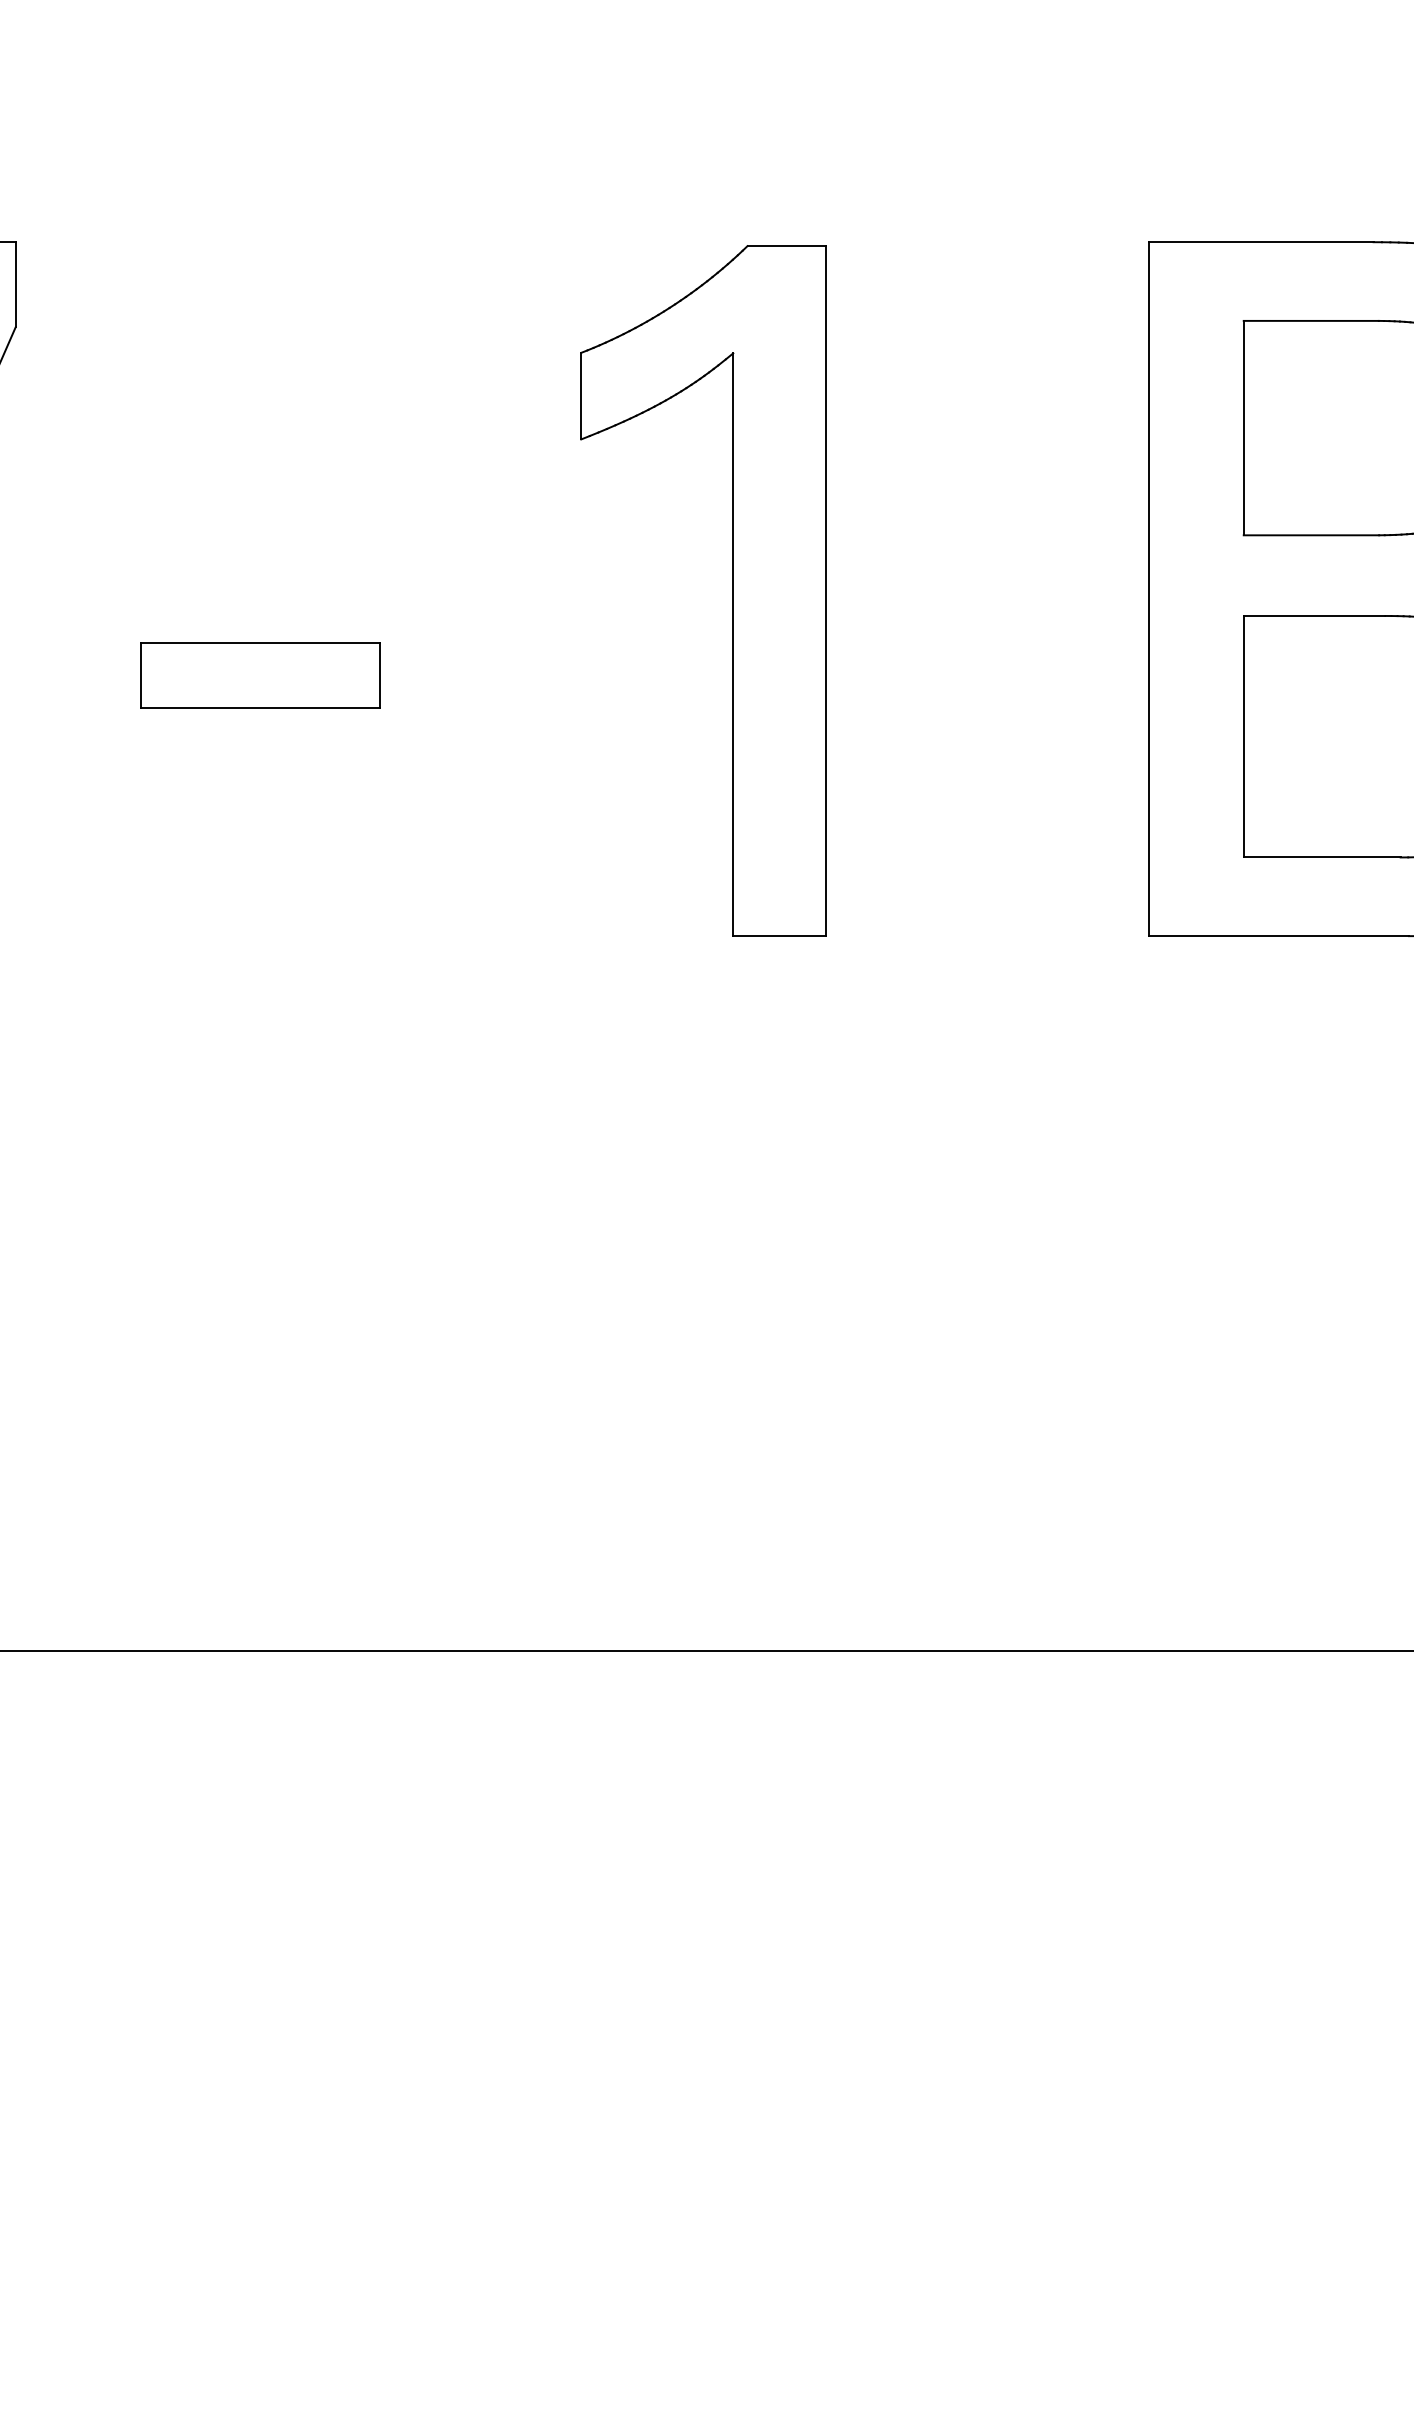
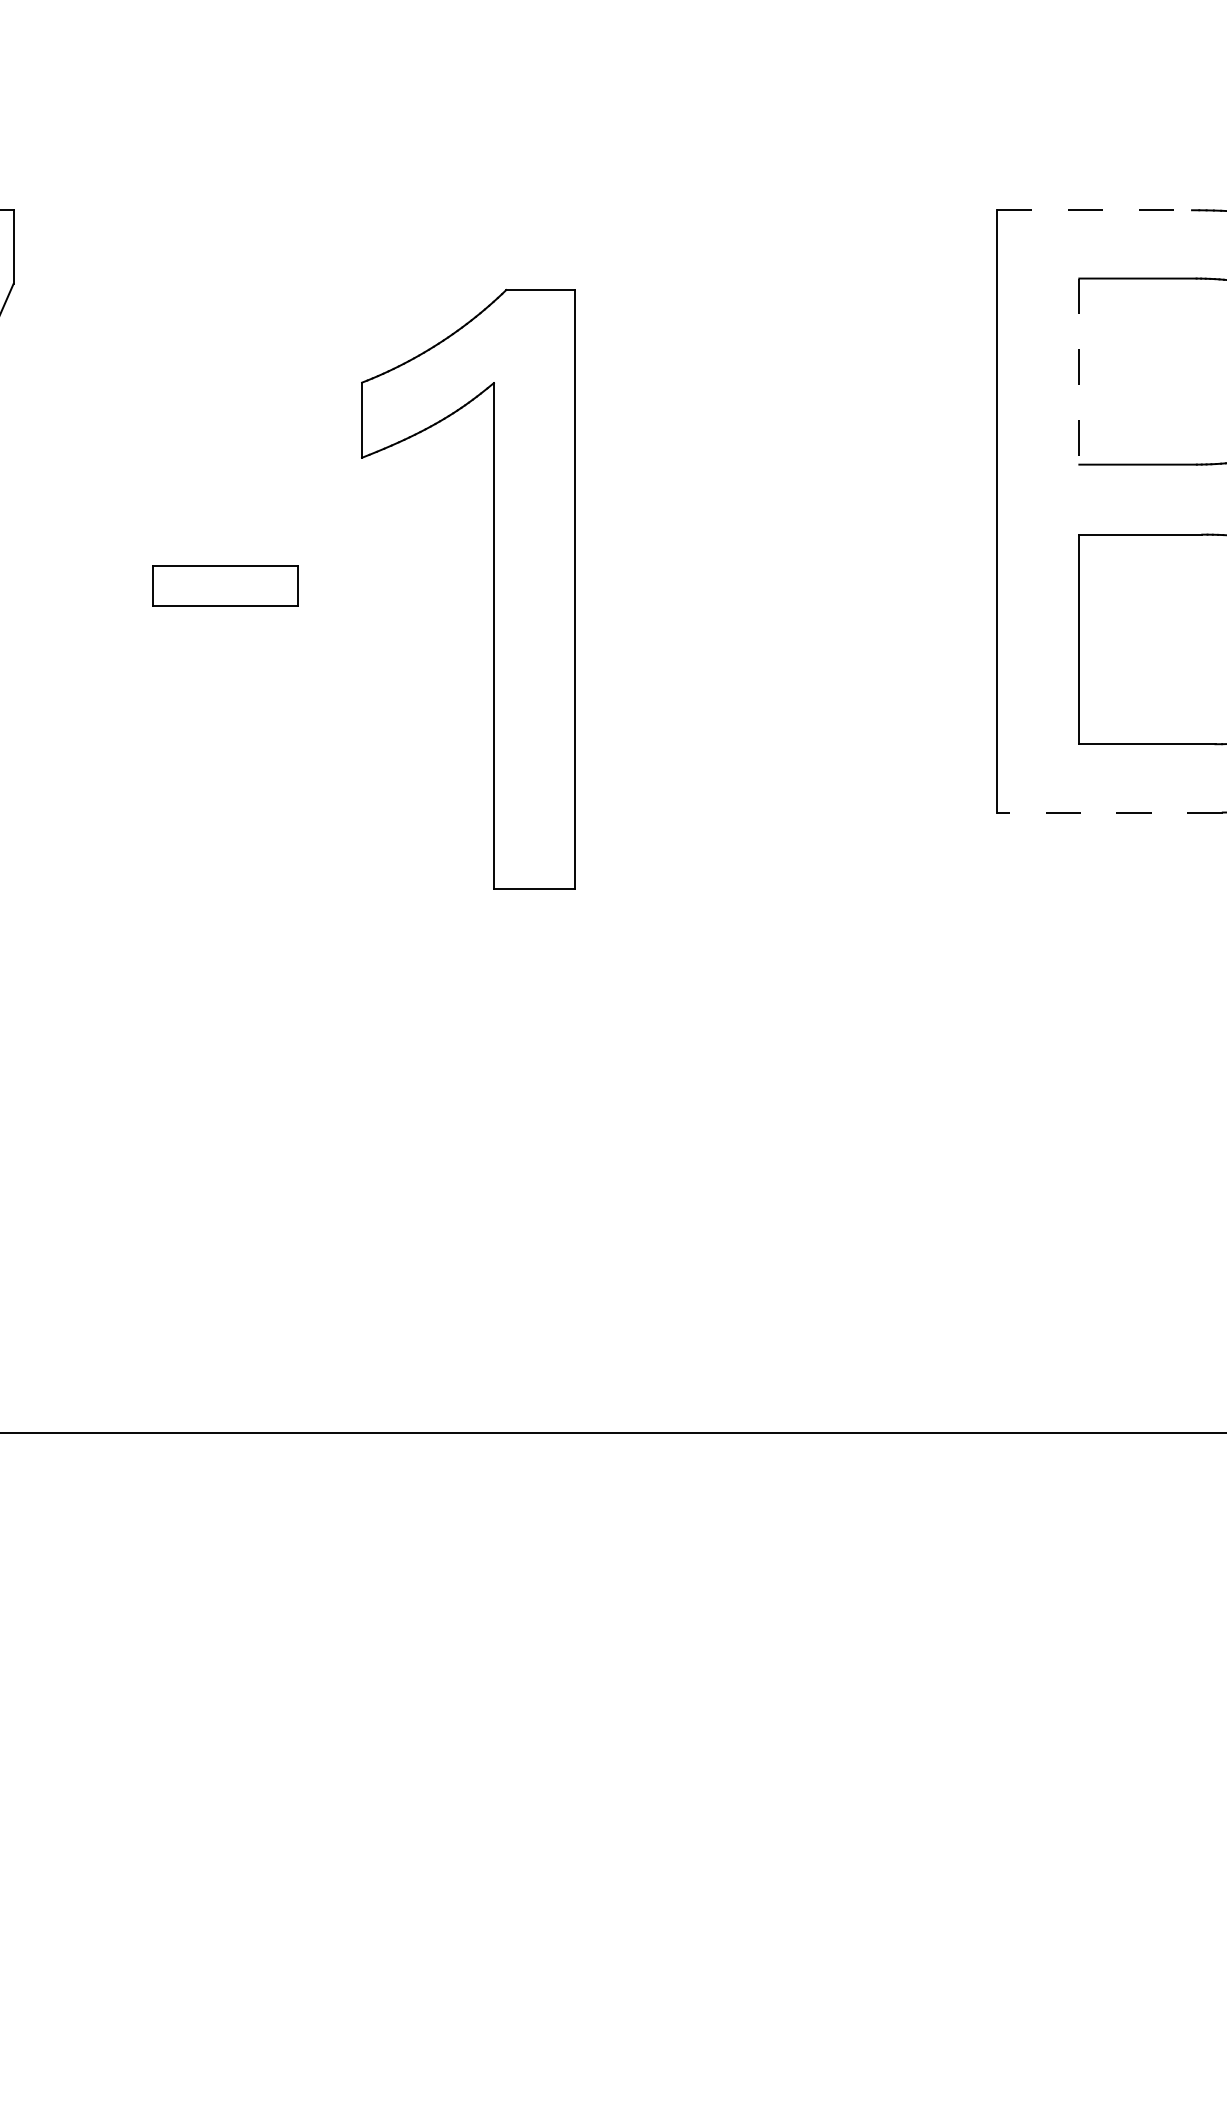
line: (1261, 242) -> (1094, 210), solid -> dashed
line: (1243, 428) -> (1079, 371), solid -> dashed
part: (732, 590) -> (493, 588), moved
part: (260, 675) -> (225, 586), size x0.7
line: (1278, 936) -> (1109, 812), solid -> dashed

